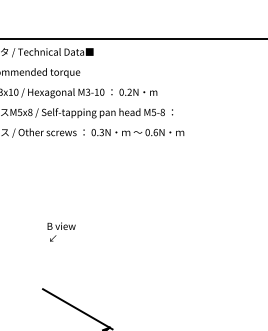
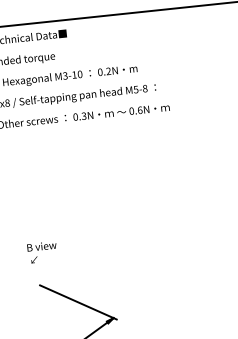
text: (61, 231) -> (42, 251), moved

